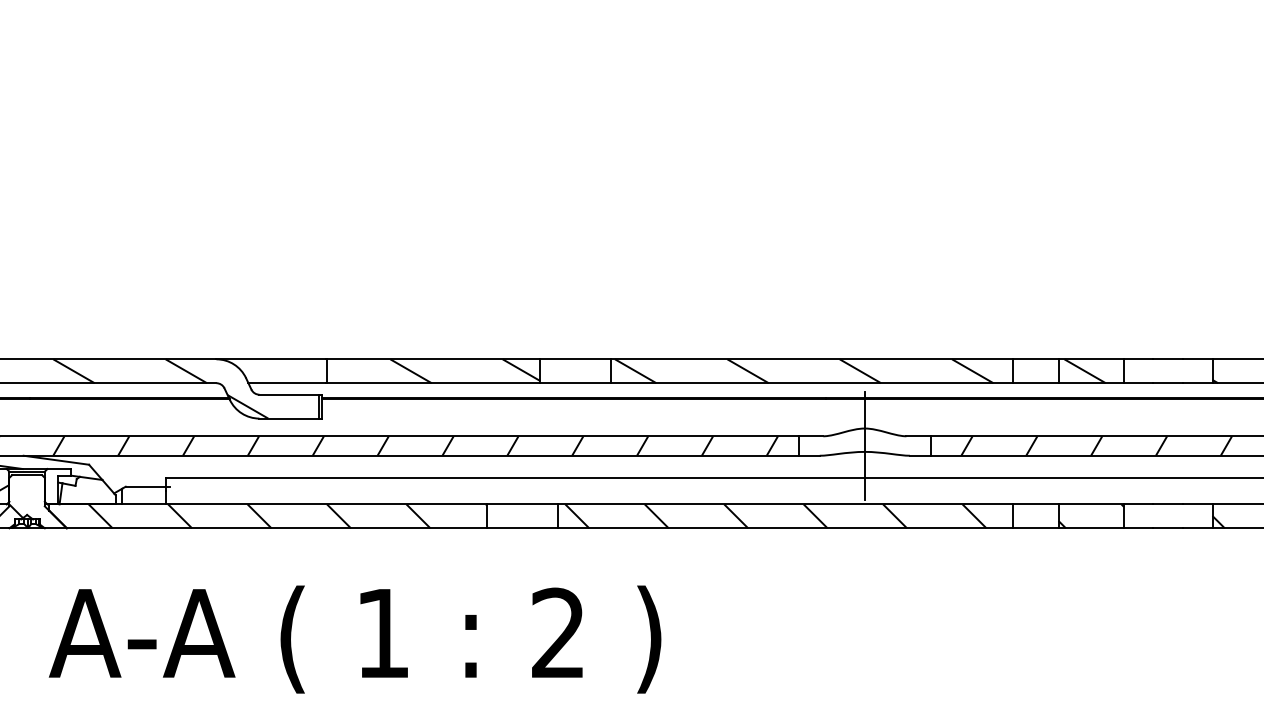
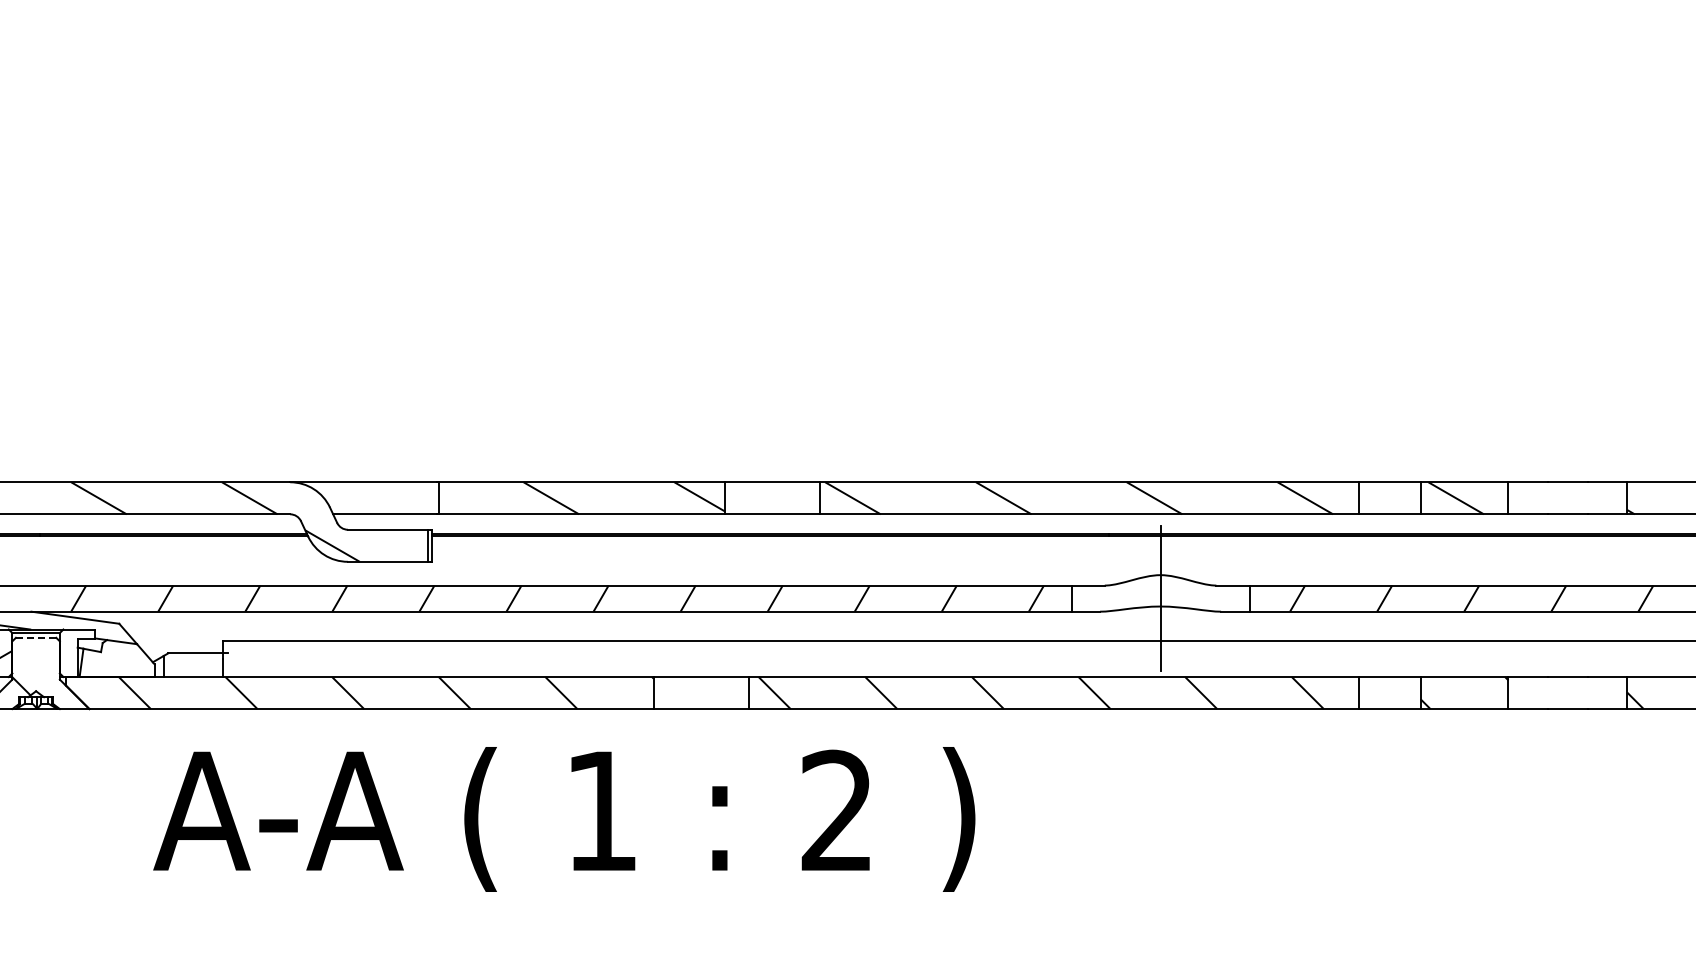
line: (26, 474) -> (35, 637), solid -> dashed
text: (355, 639) -> (564, 819), moved

